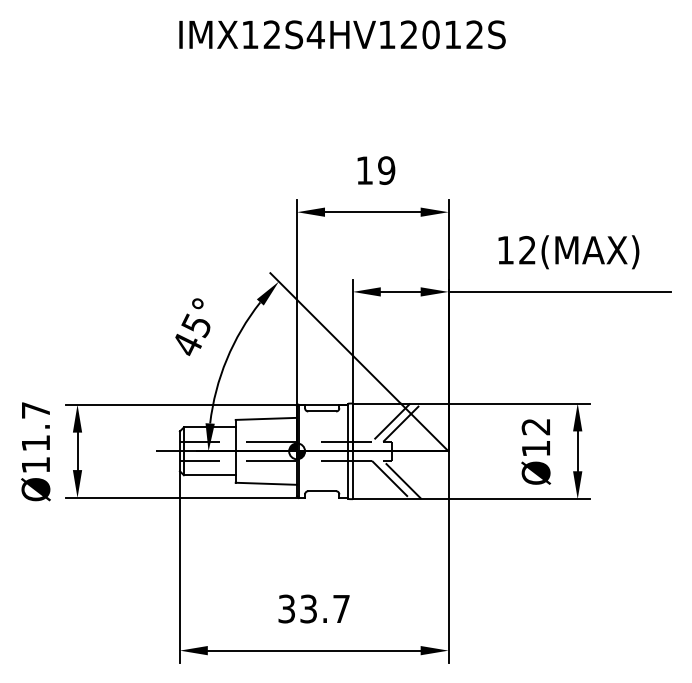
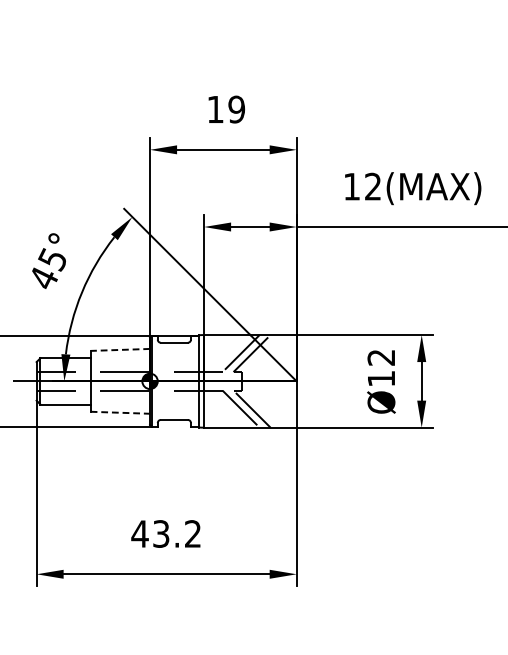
line: (266, 418) -> (120, 349), solid -> dashed
line: (266, 483) -> (120, 412), solid -> dashed
text: (313, 608) -> (165, 533), 33.7 -> 43.2

